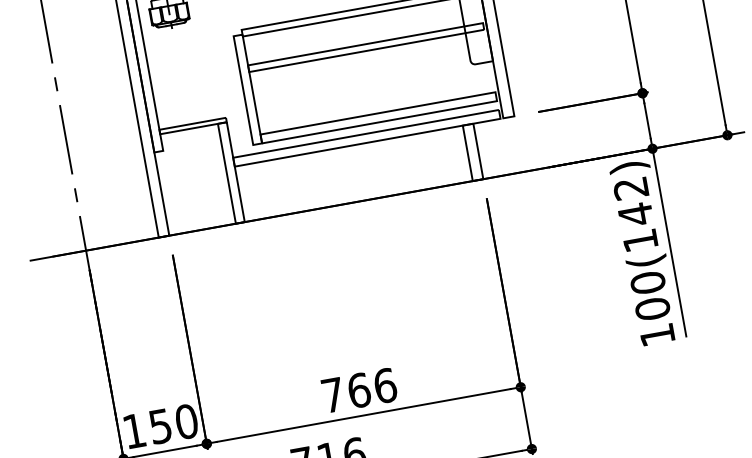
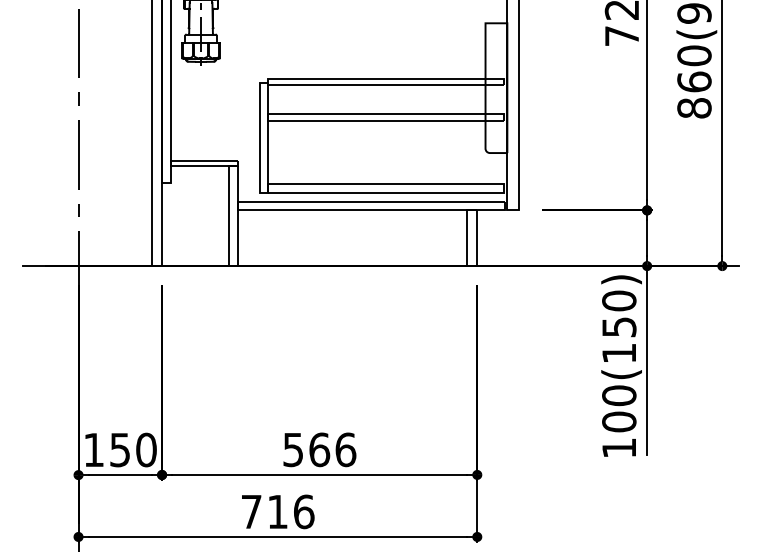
text: (633, 201) -> (619, 314), 100(142) -> 100(150)
text: (332, 396) -> (292, 450), 766 -> 566

